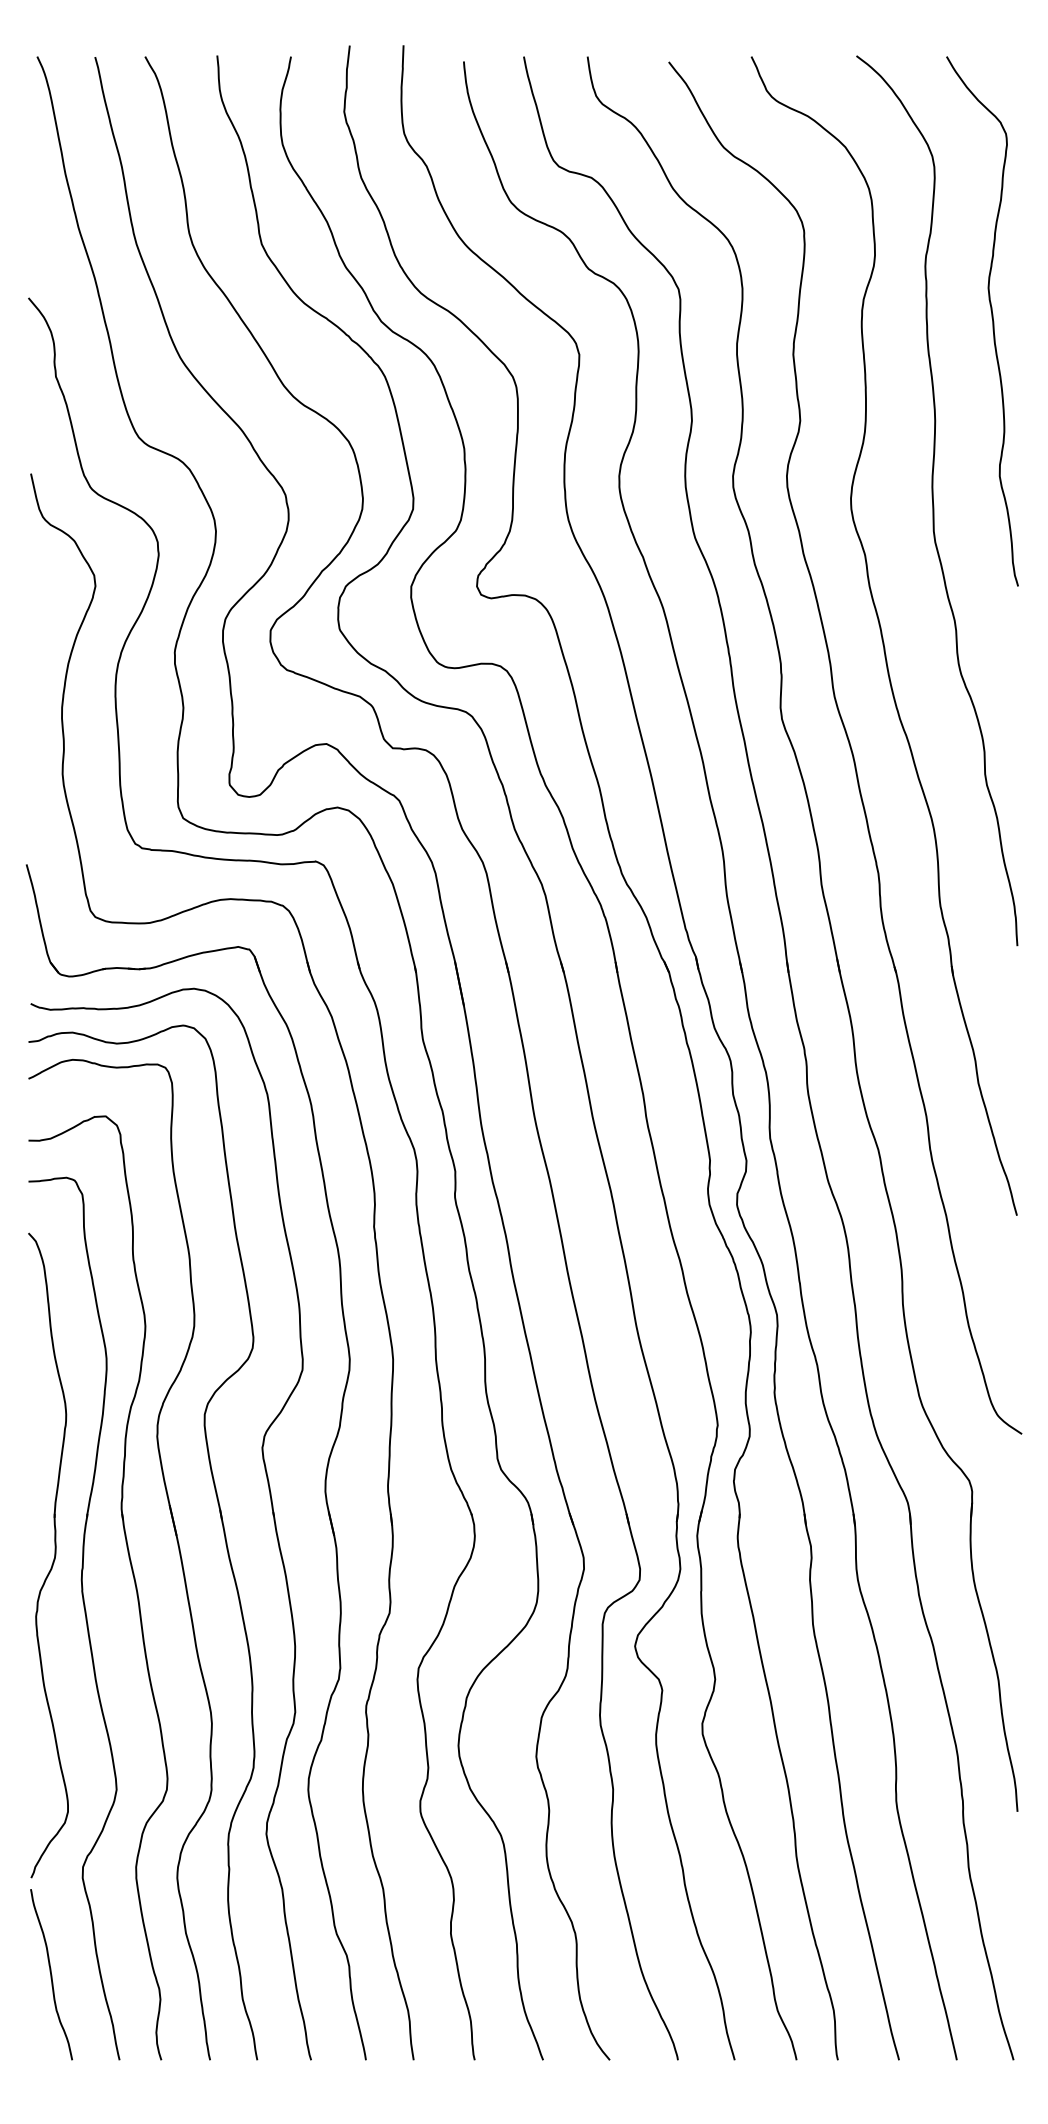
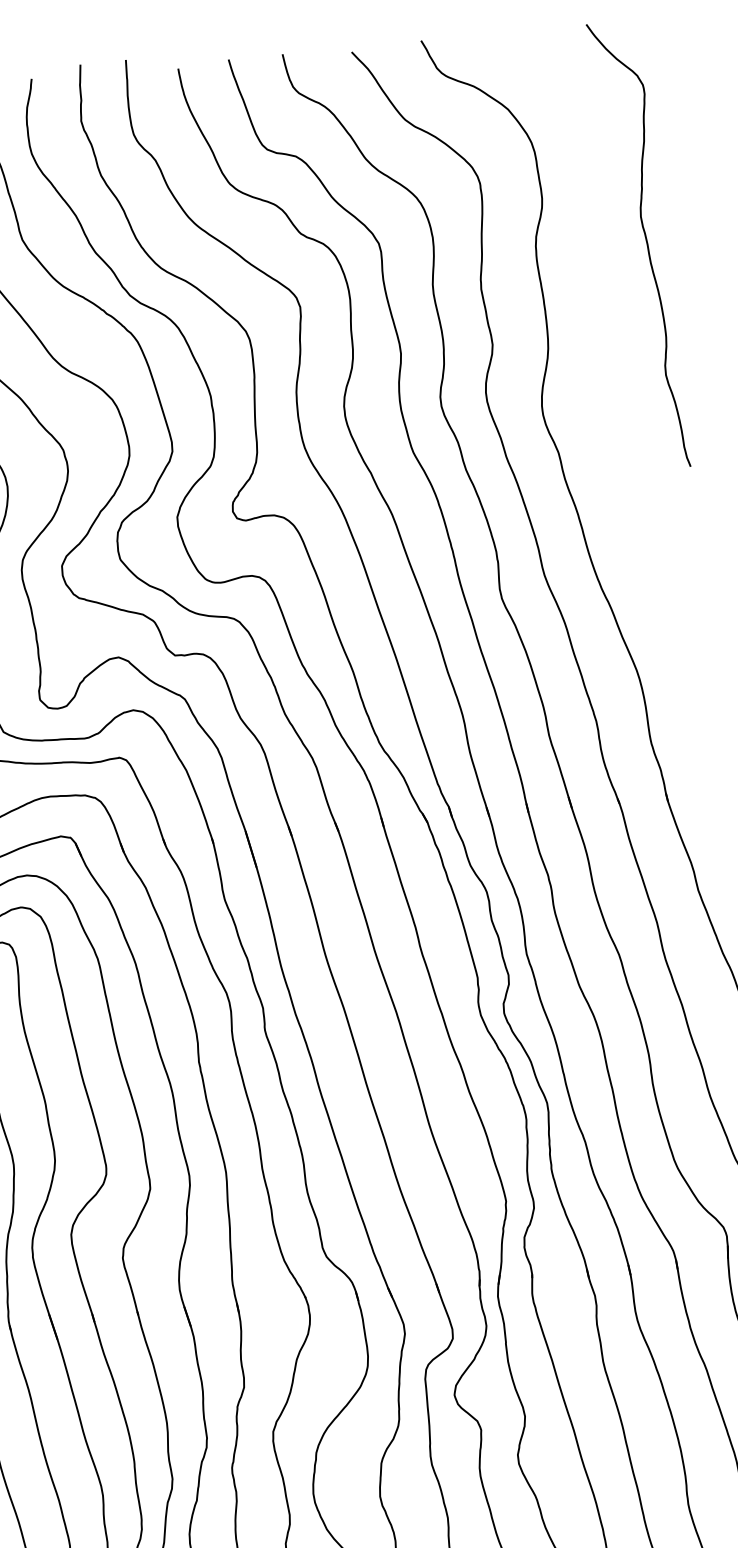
curve: (933, 500) -> (611, 401), removed

